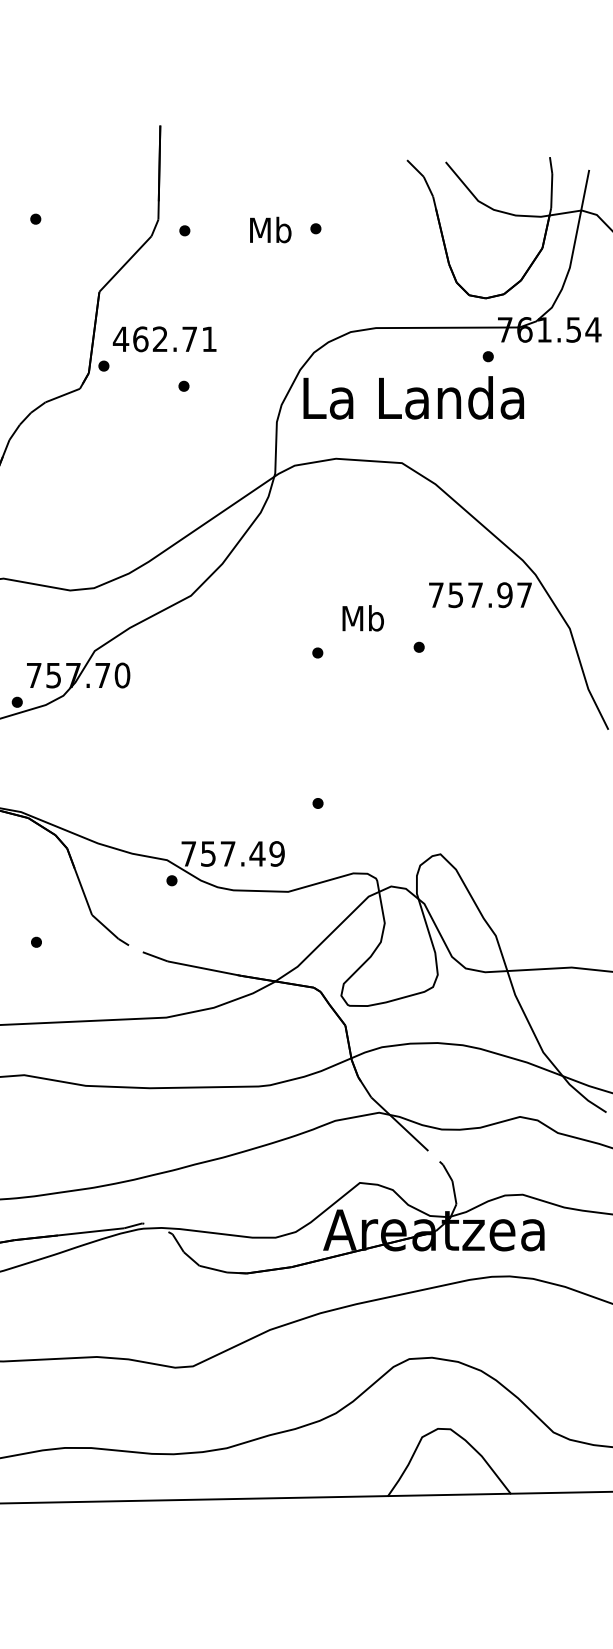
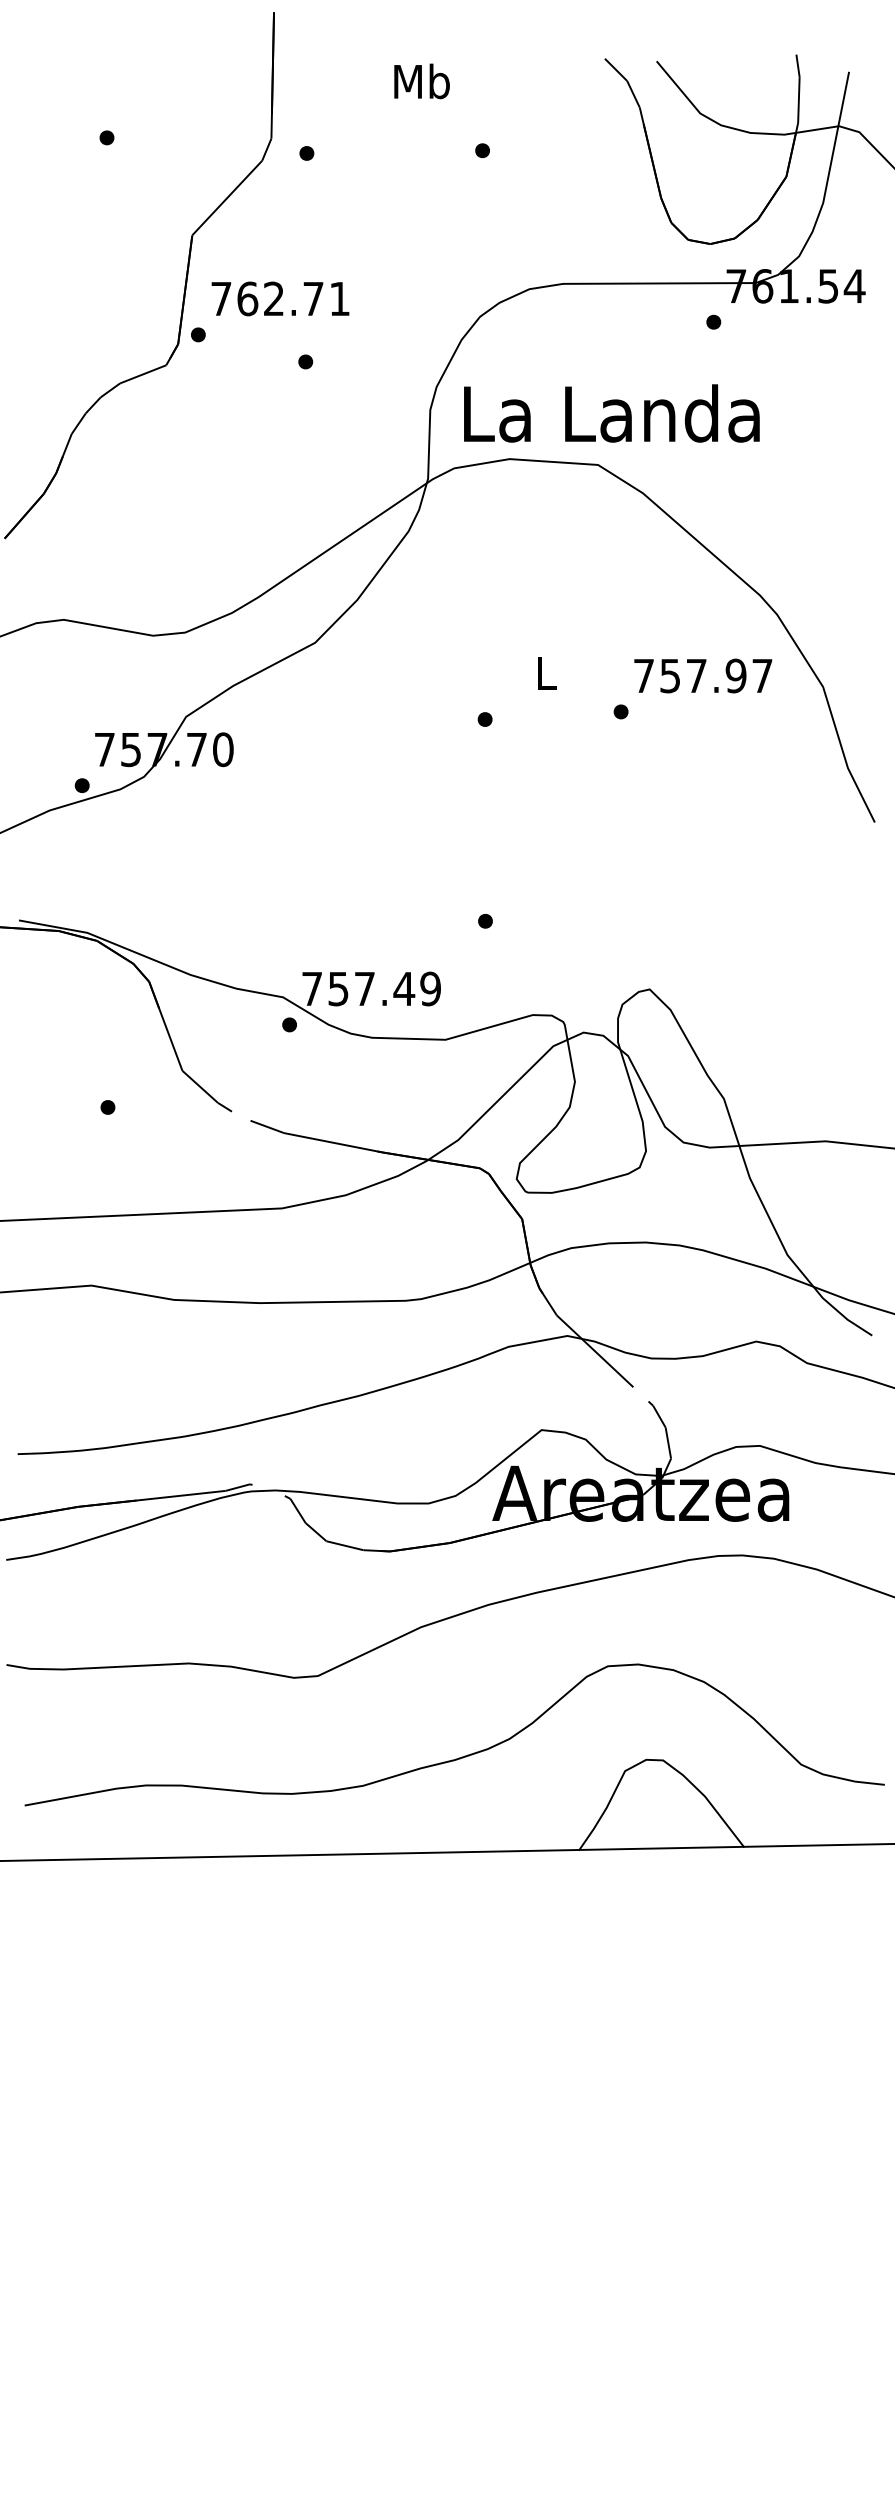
text: (270, 230) -> (421, 81), moved
text: (121, 338) -> (221, 298), 462.71 -> 762.71
text: (413, 397) -> (611, 413), moved
text: (480, 594) -> (703, 675), moved
text: (362, 617) -> (545, 672), Mb -> L

